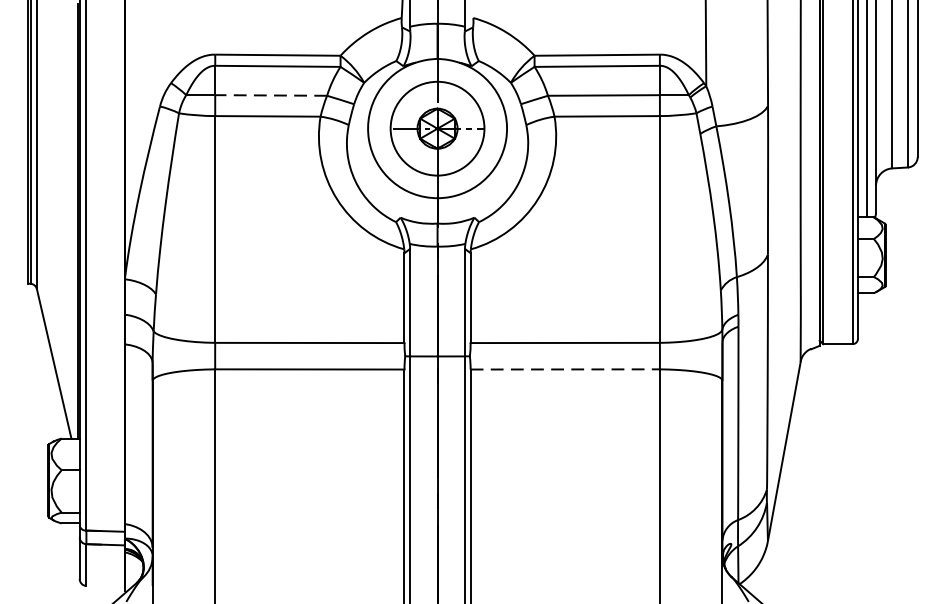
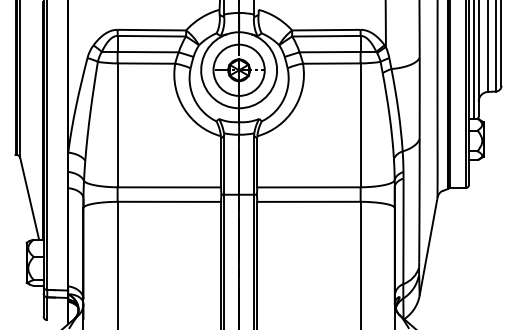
line: (271, 96) -> (148, 52), dashed -> solid
line: (564, 368) -> (308, 201), dashed -> solid

